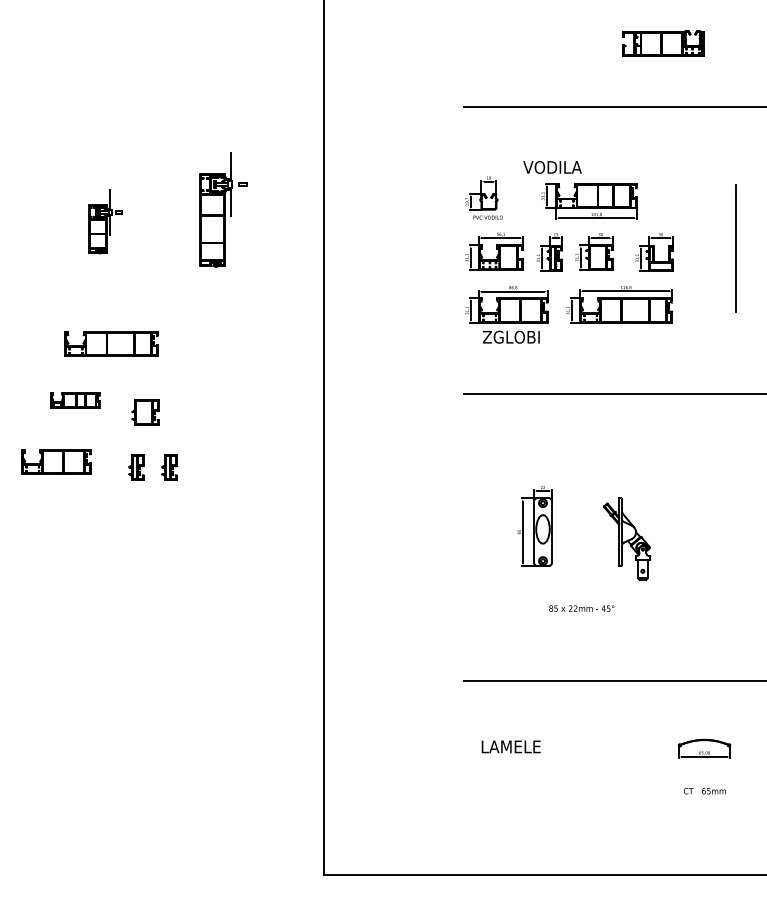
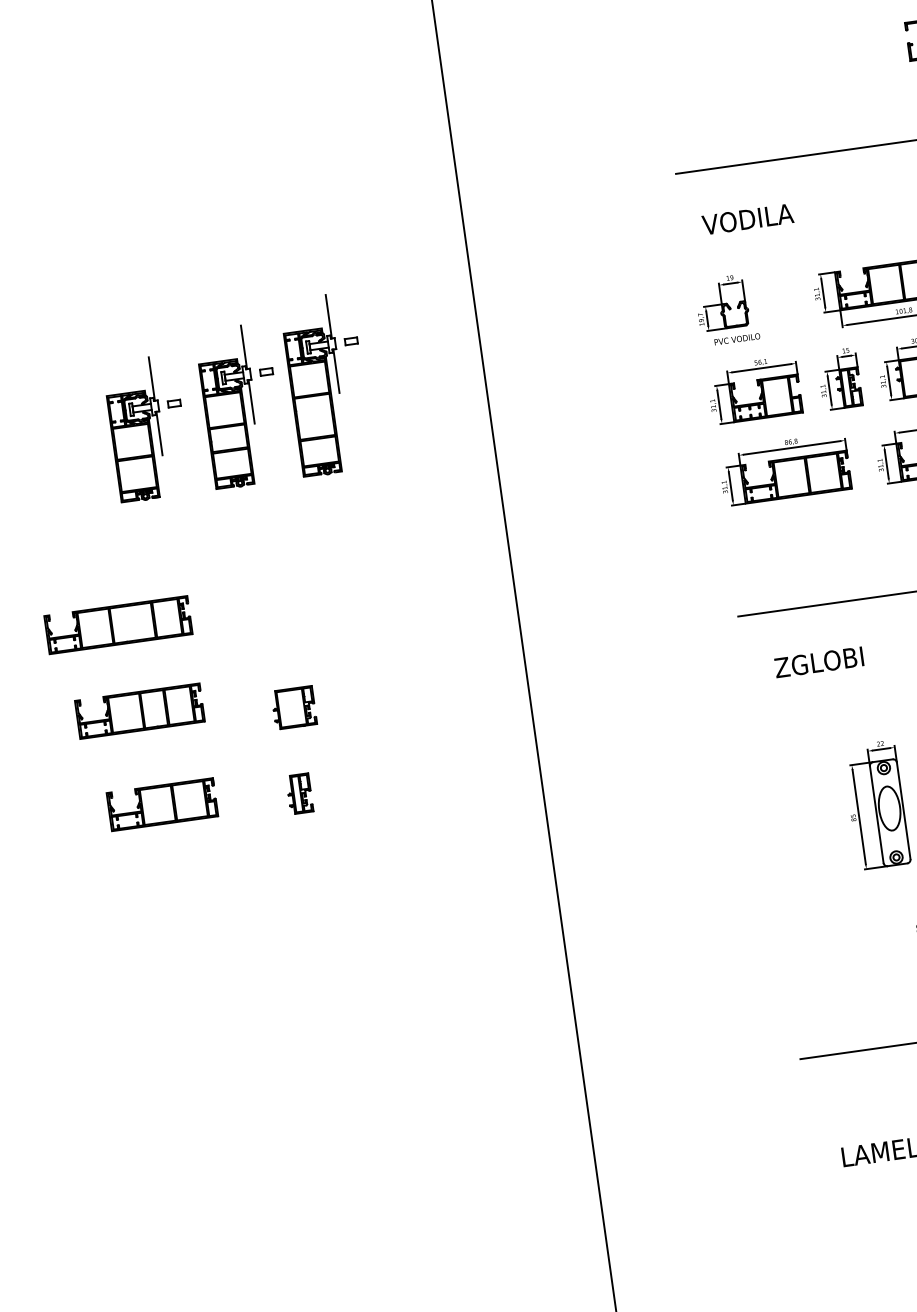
text: (552, 167) -> (747, 219), moved
part: (166, 215) -> (240, 405), added
part: (105, 221) -> (147, 428), size x1.43
text: (510, 336) -> (817, 661), moved
part: (111, 343) -> (118, 624), moved
part: (75, 400) -> (140, 711), size x1.67
part: (145, 412) -> (293, 708), moved
part: (56, 461) -> (162, 803), moved
part: (136, 467) -> (248, 801), removed

